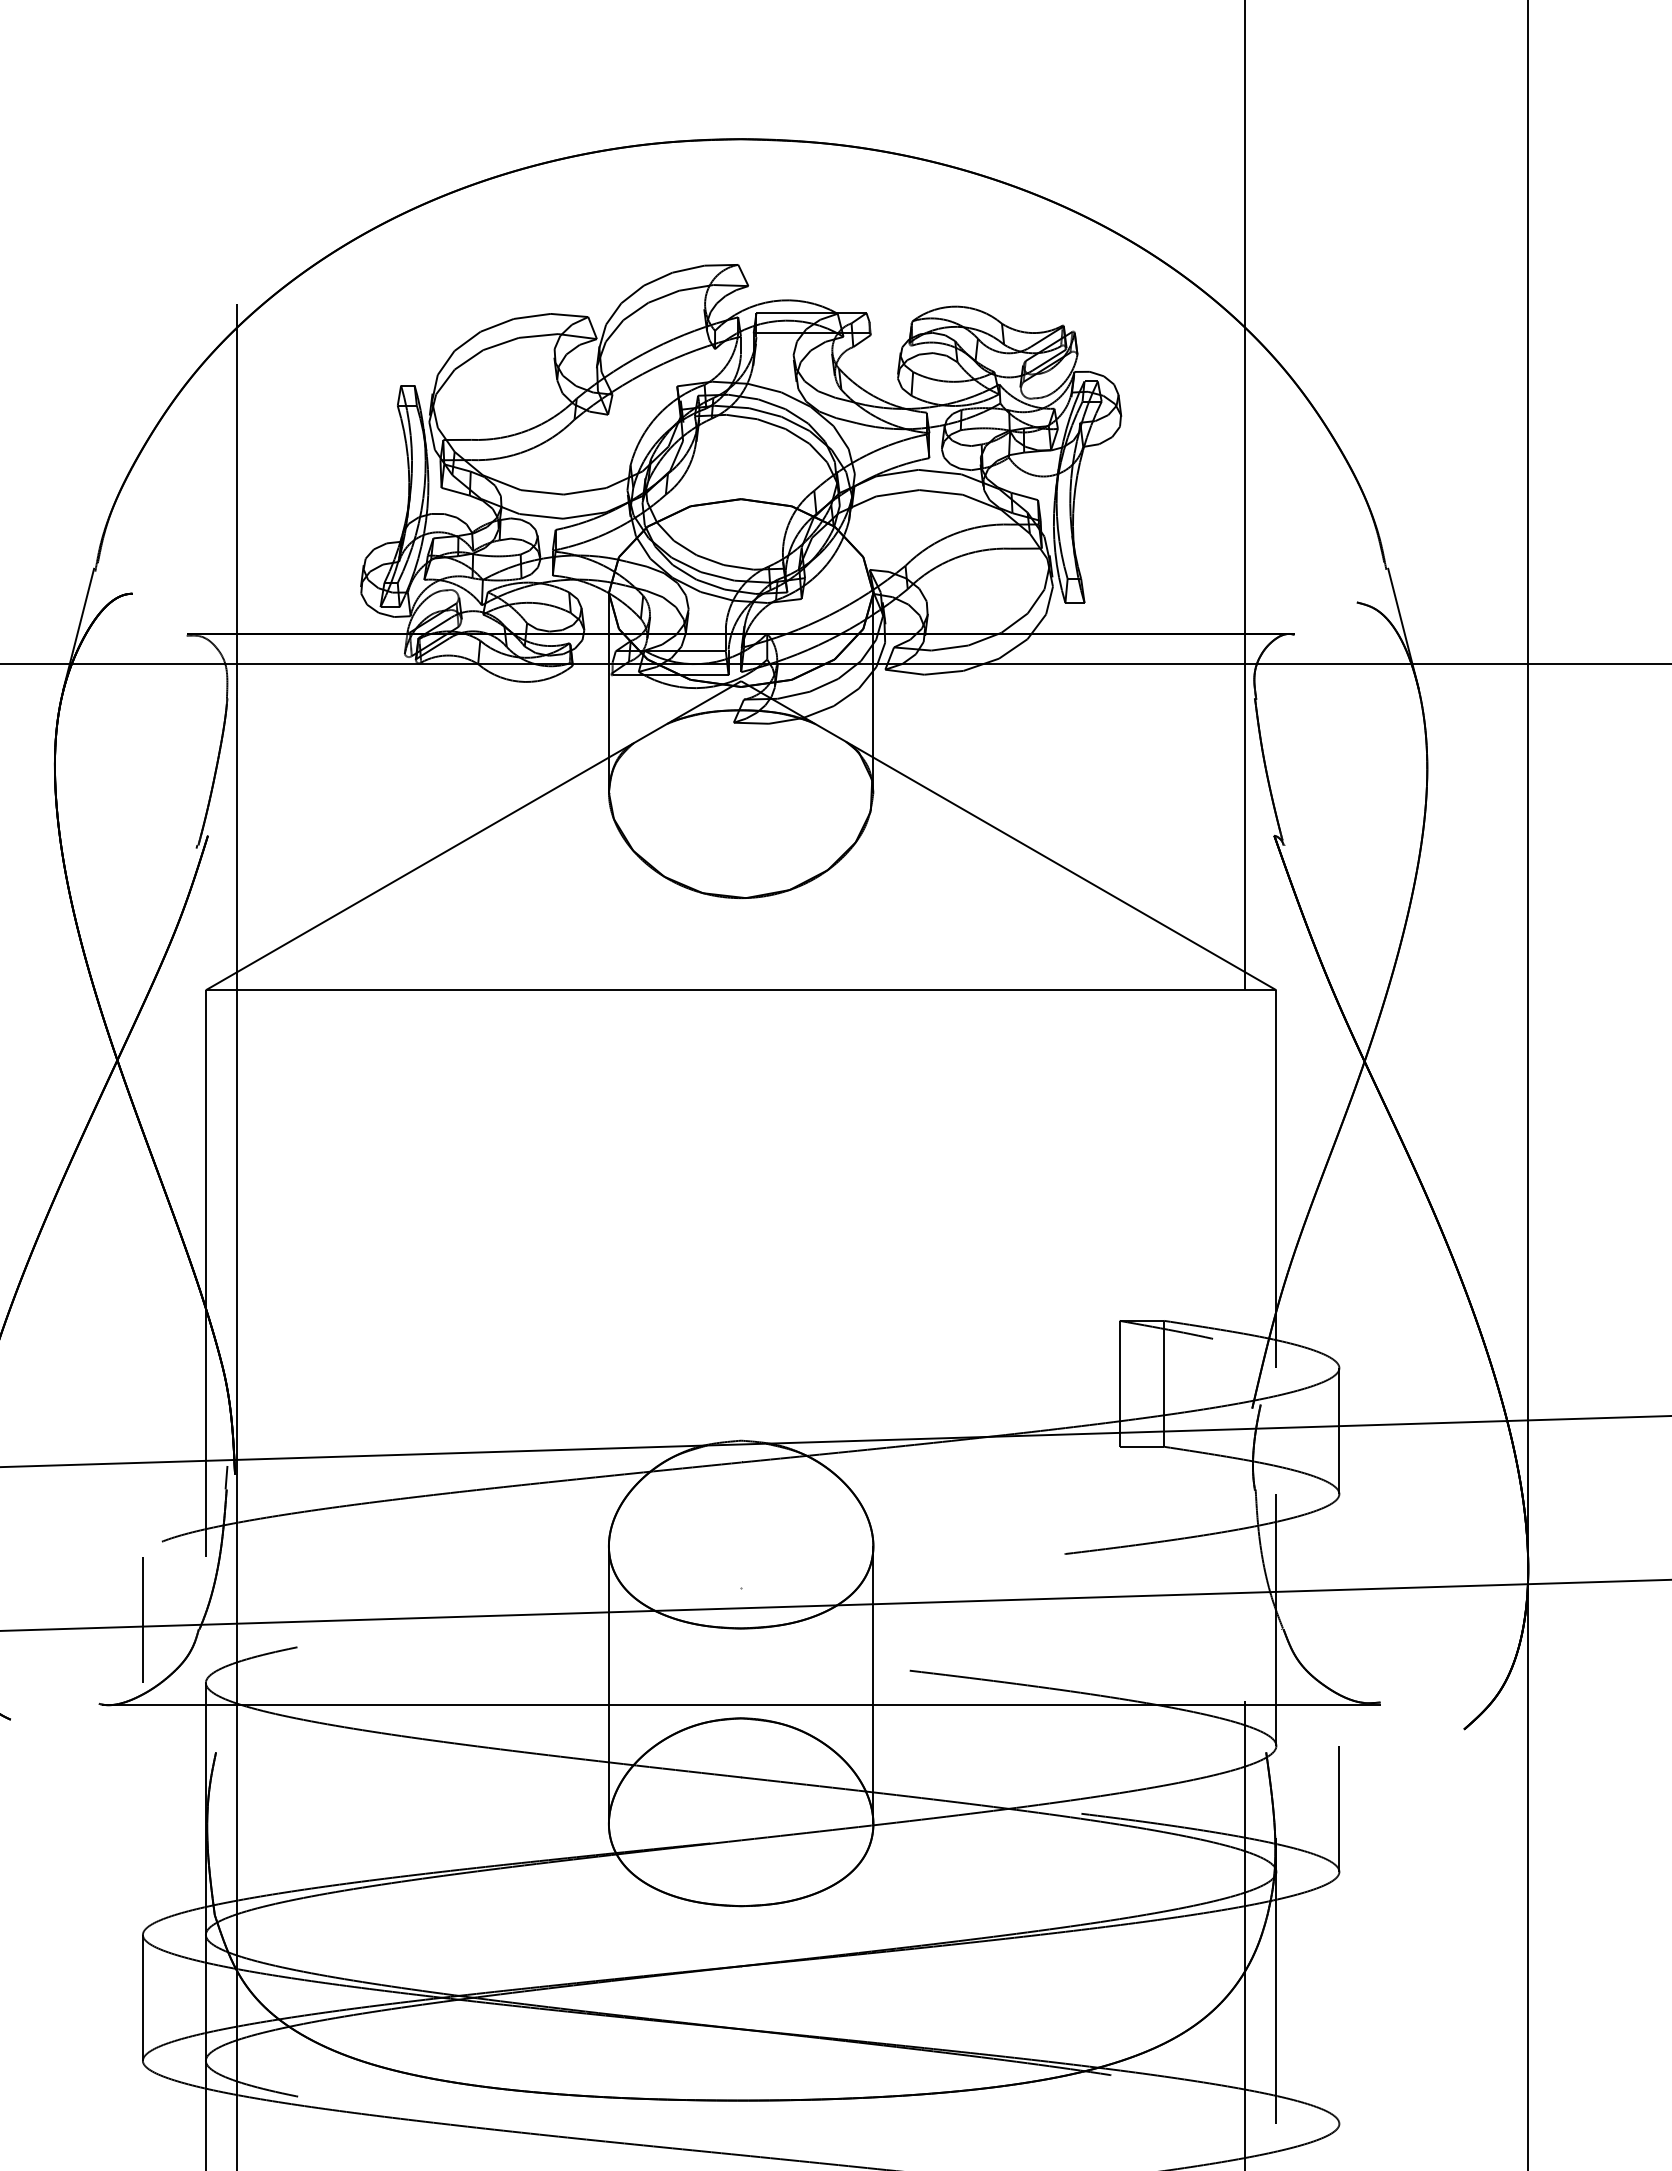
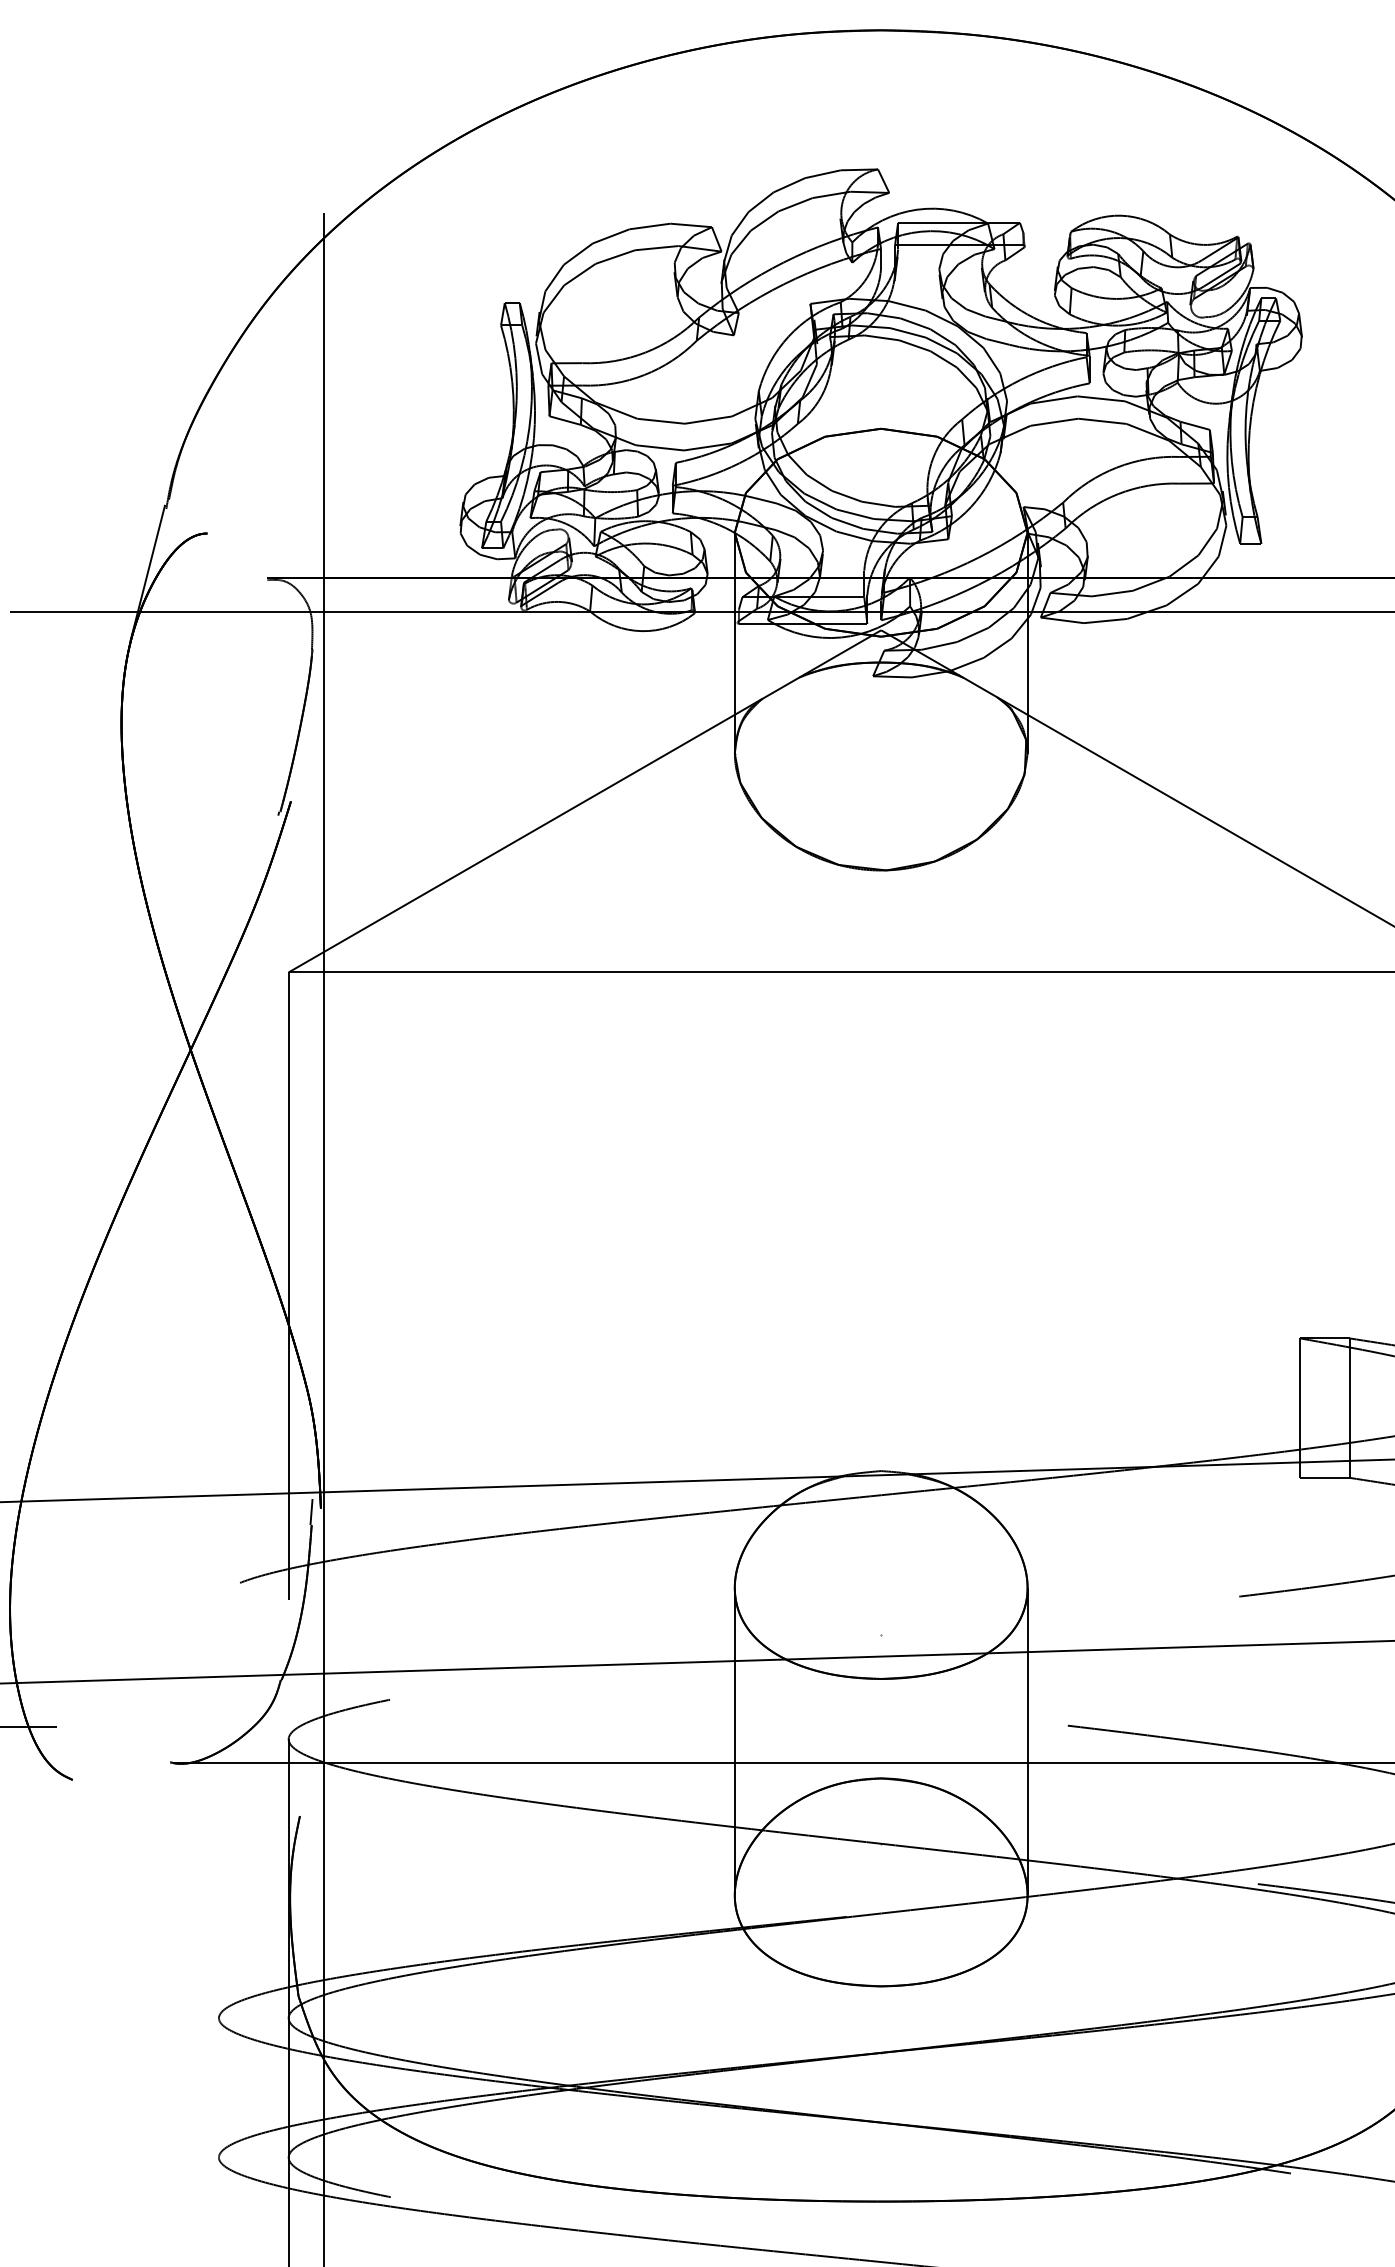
line: (142, 1620) -> (218, 1670), removed
line: (142, 1997) -> (218, 2087), removed

